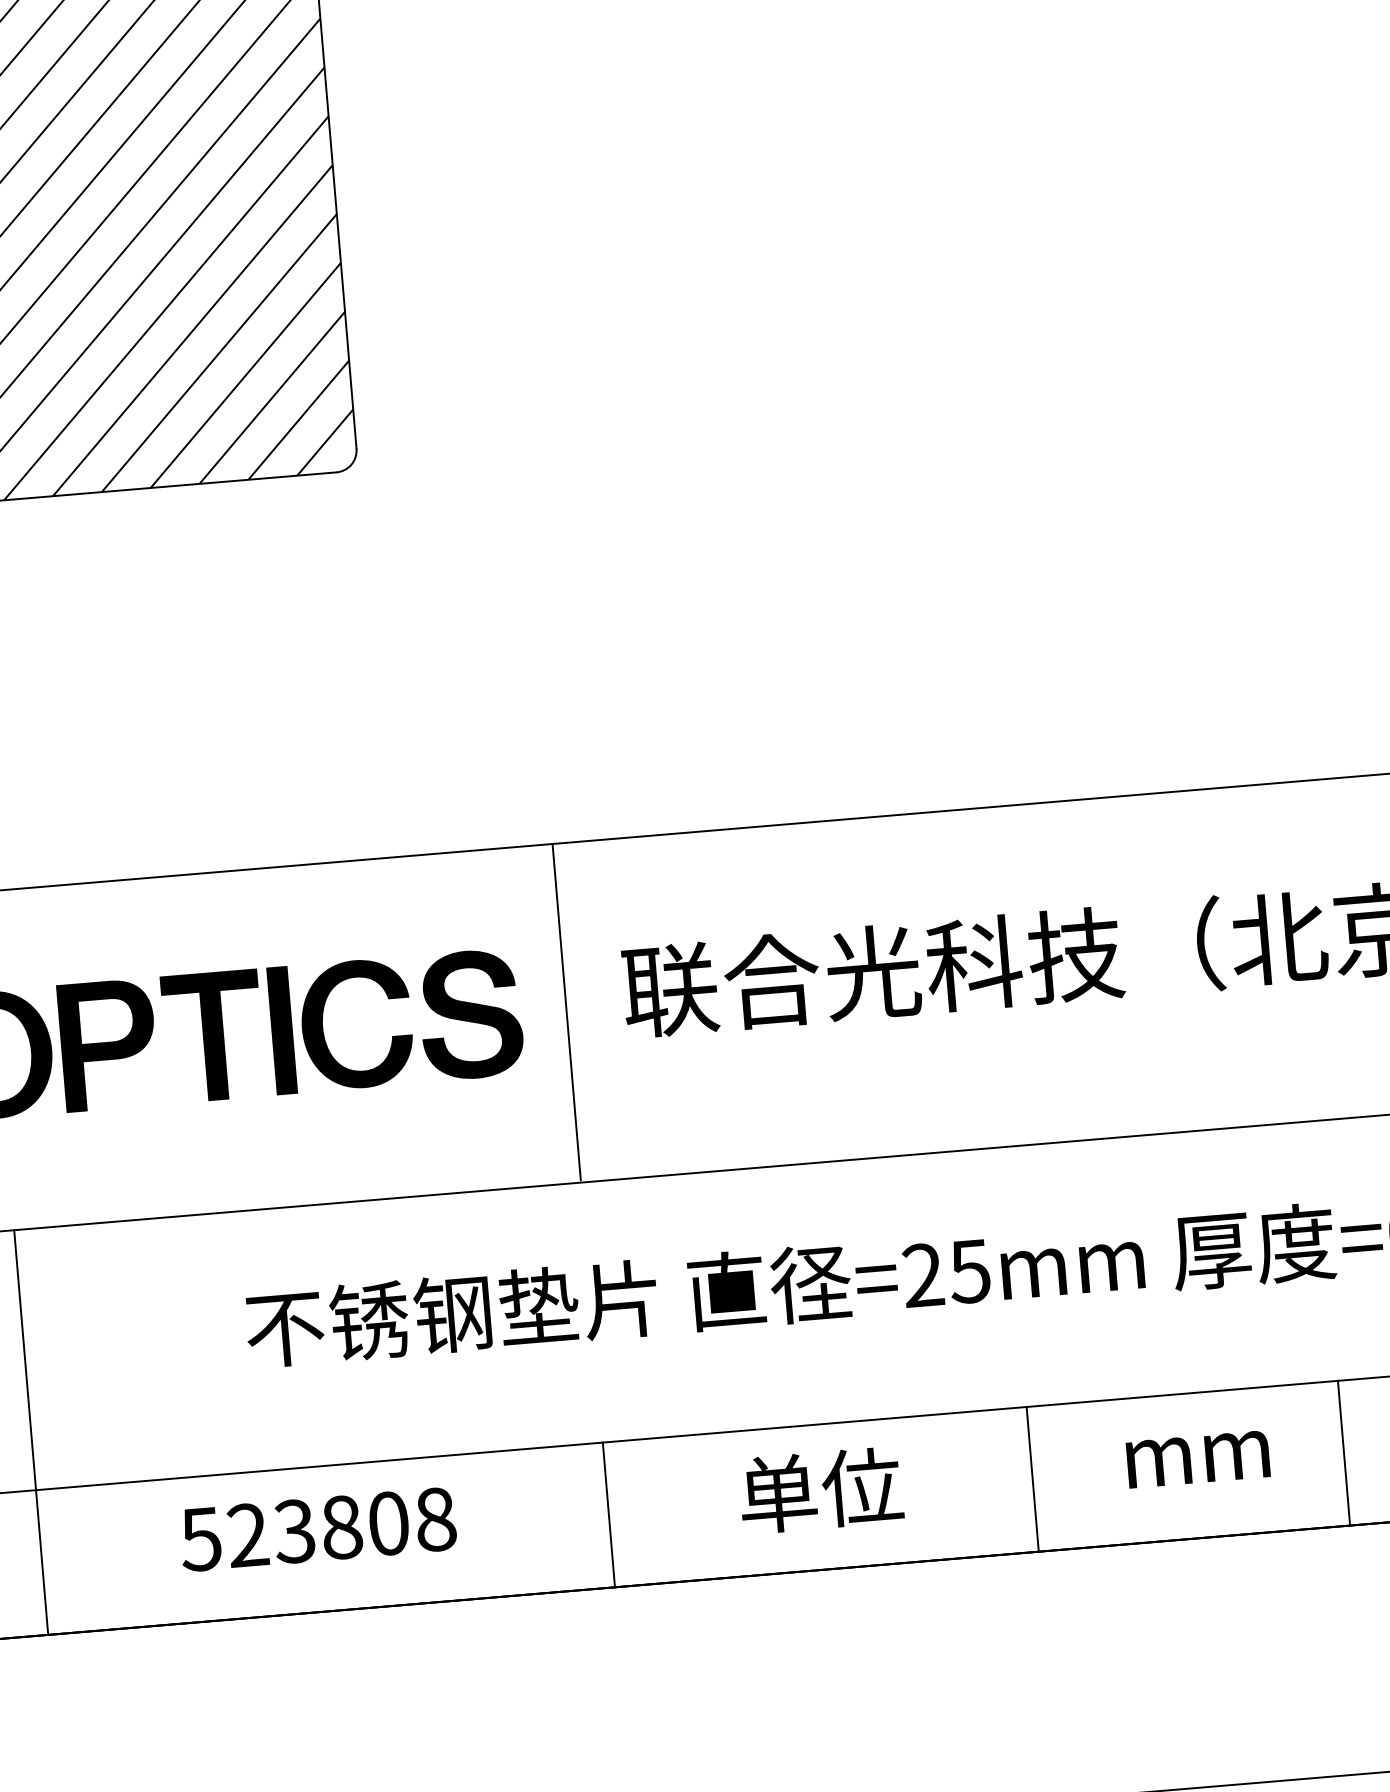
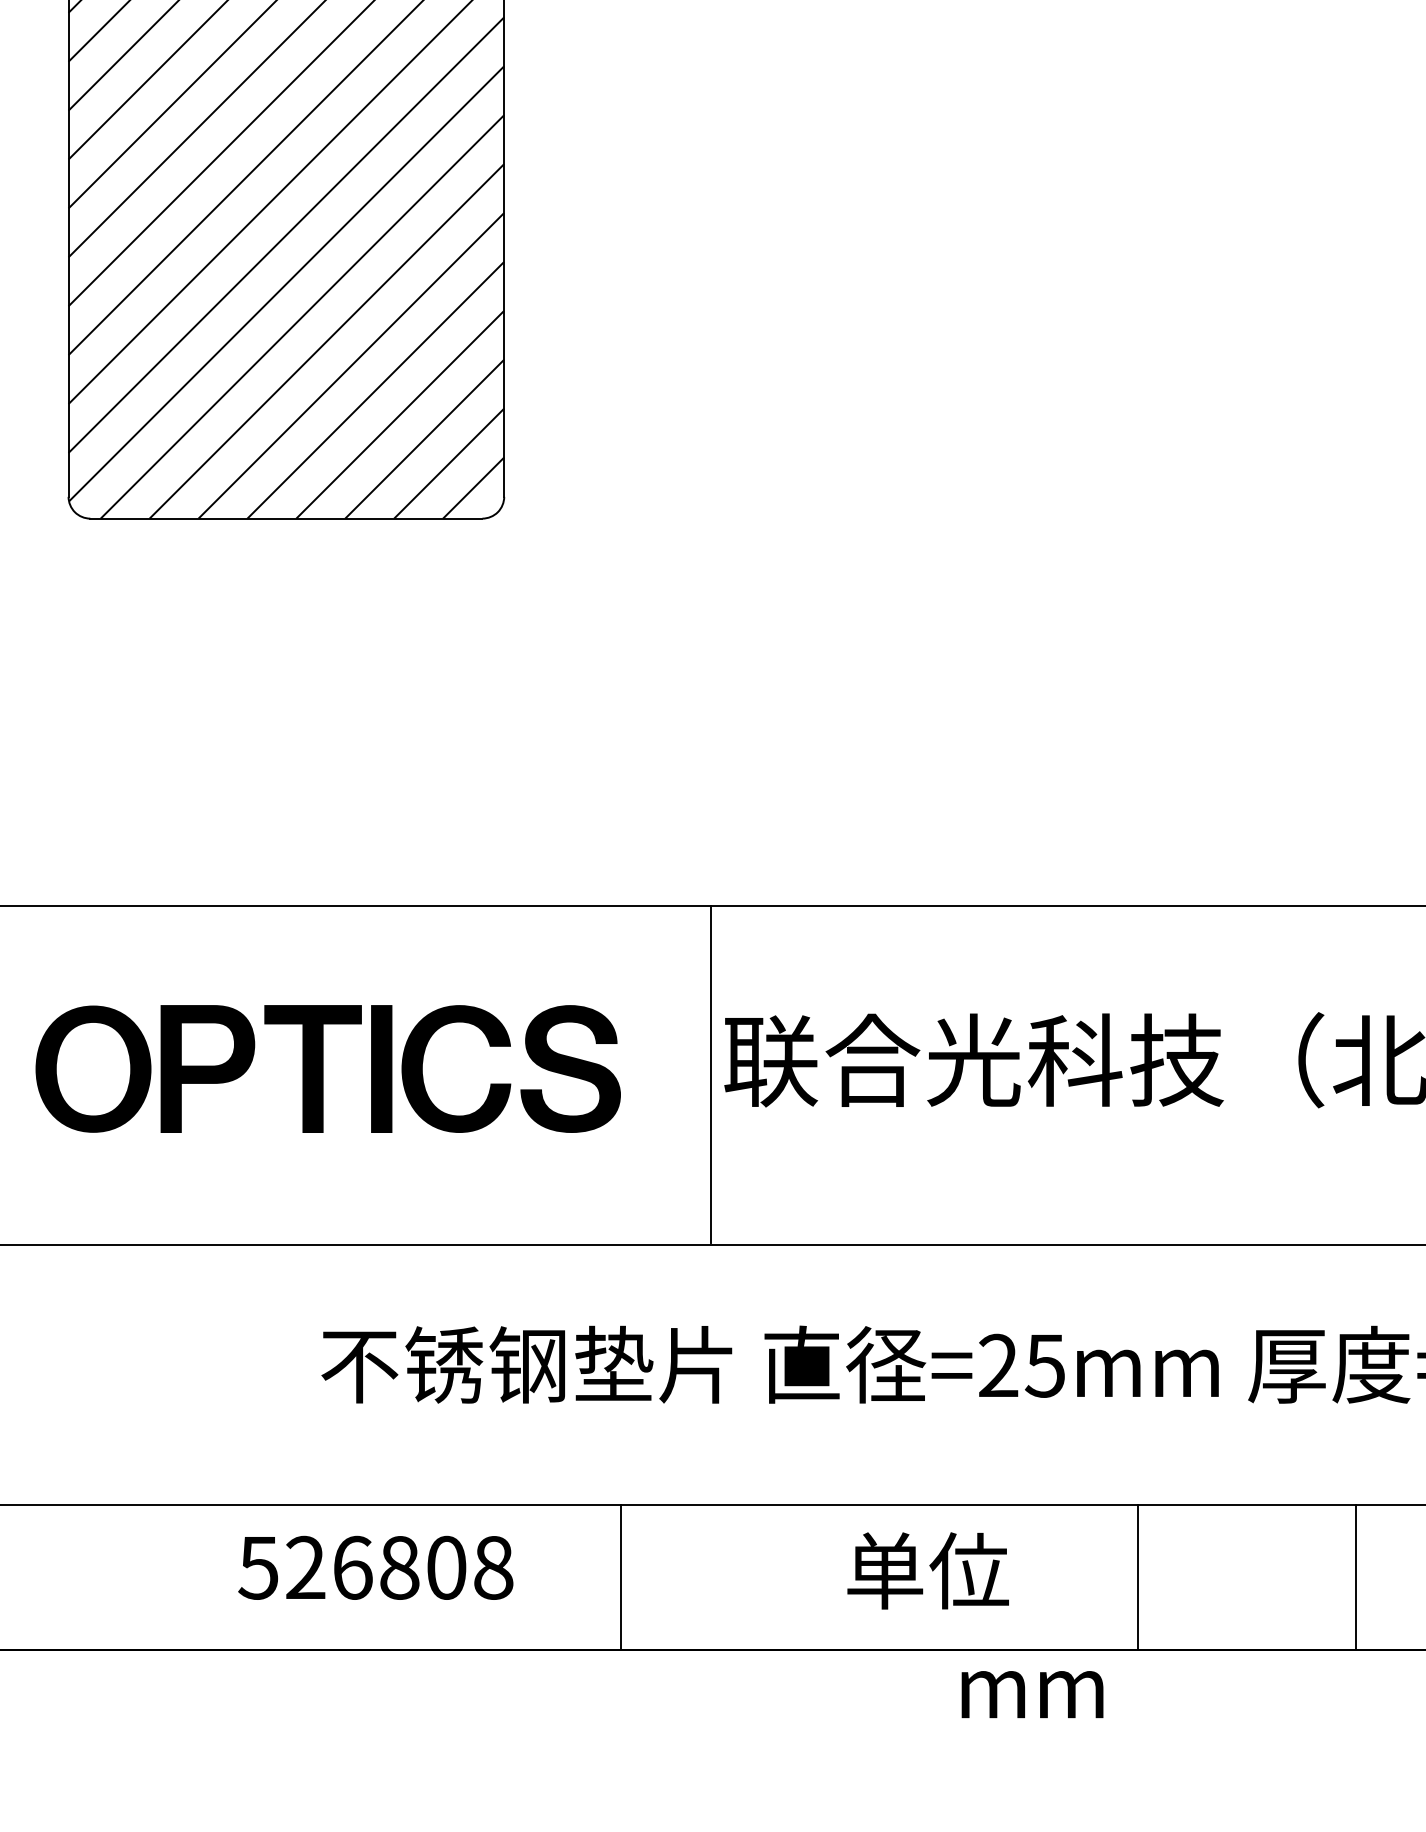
line: (567, 1012) -> (711, 1074), moved
line: (30, 1432) -> (98, 1447), removed
line: (1343, 1453) -> (1355, 1577), moved
text: (1198, 1459) -> (1032, 1694), moved
line: (1032, 1479) -> (1138, 1577), moved
text: (820, 1489) -> (927, 1570), moved
line: (609, 1514) -> (621, 1577), moved
text: (294, 1531) -> (352, 1567), 523808 -> 526808

